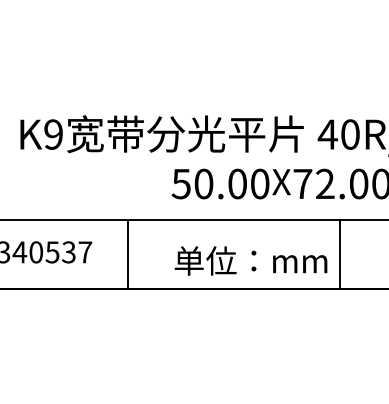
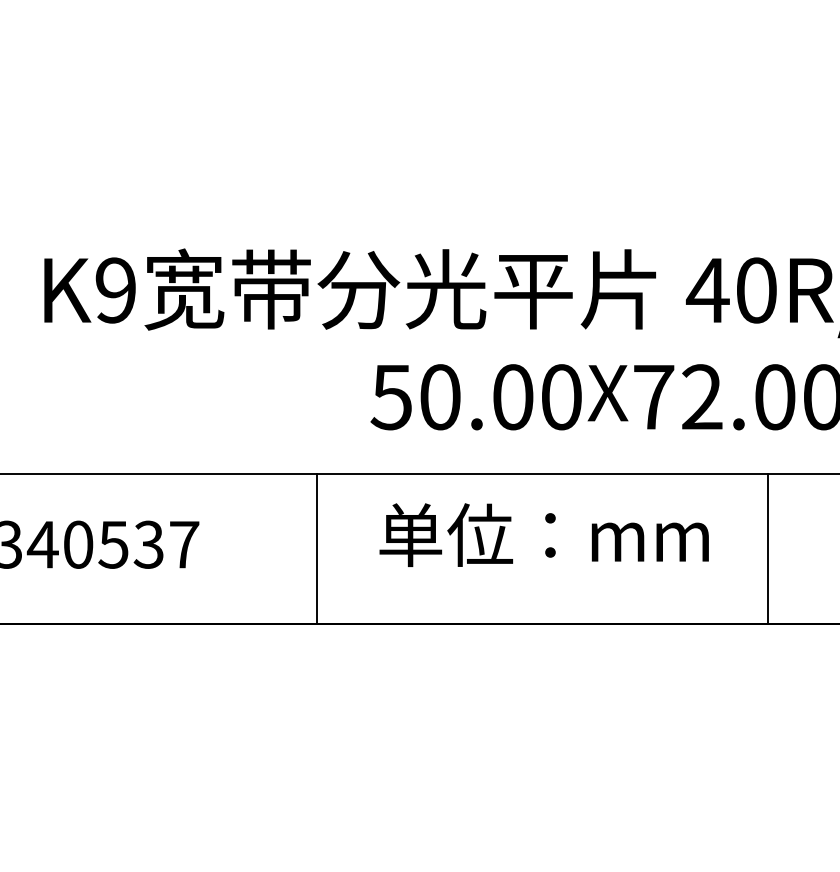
line: (127, 253) -> (316, 547), moved
line: (339, 253) -> (767, 547), moved
text: (250, 260) -> (543, 534), moved

